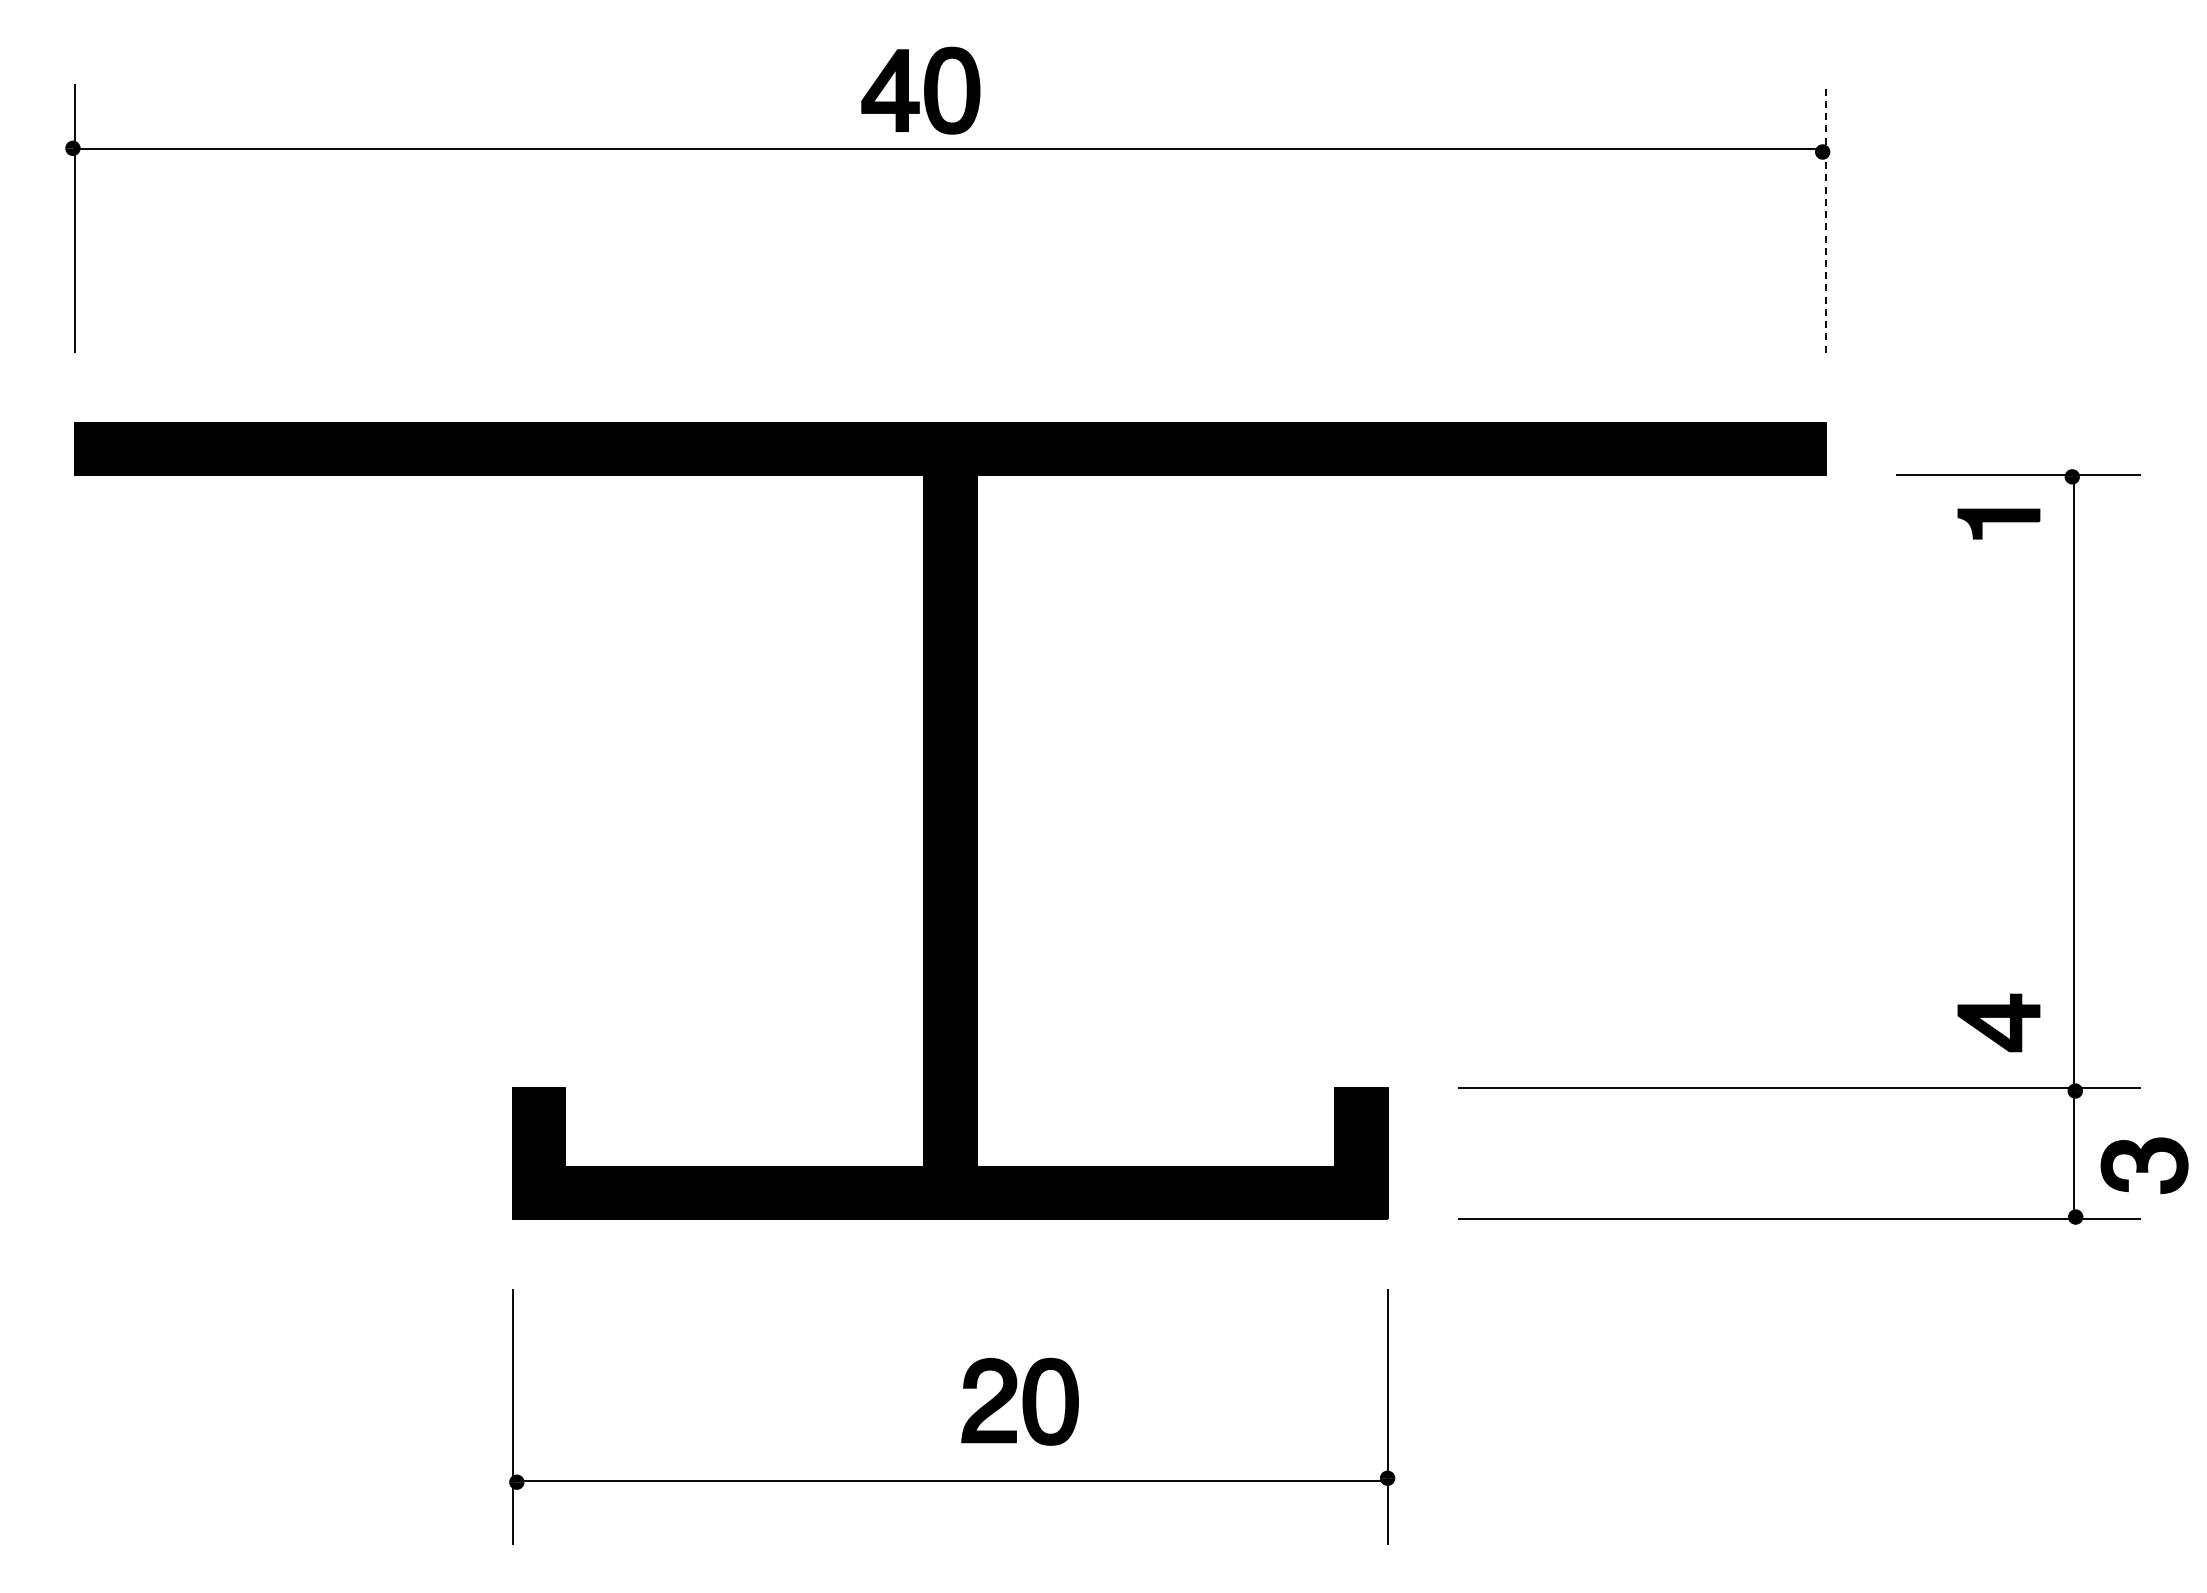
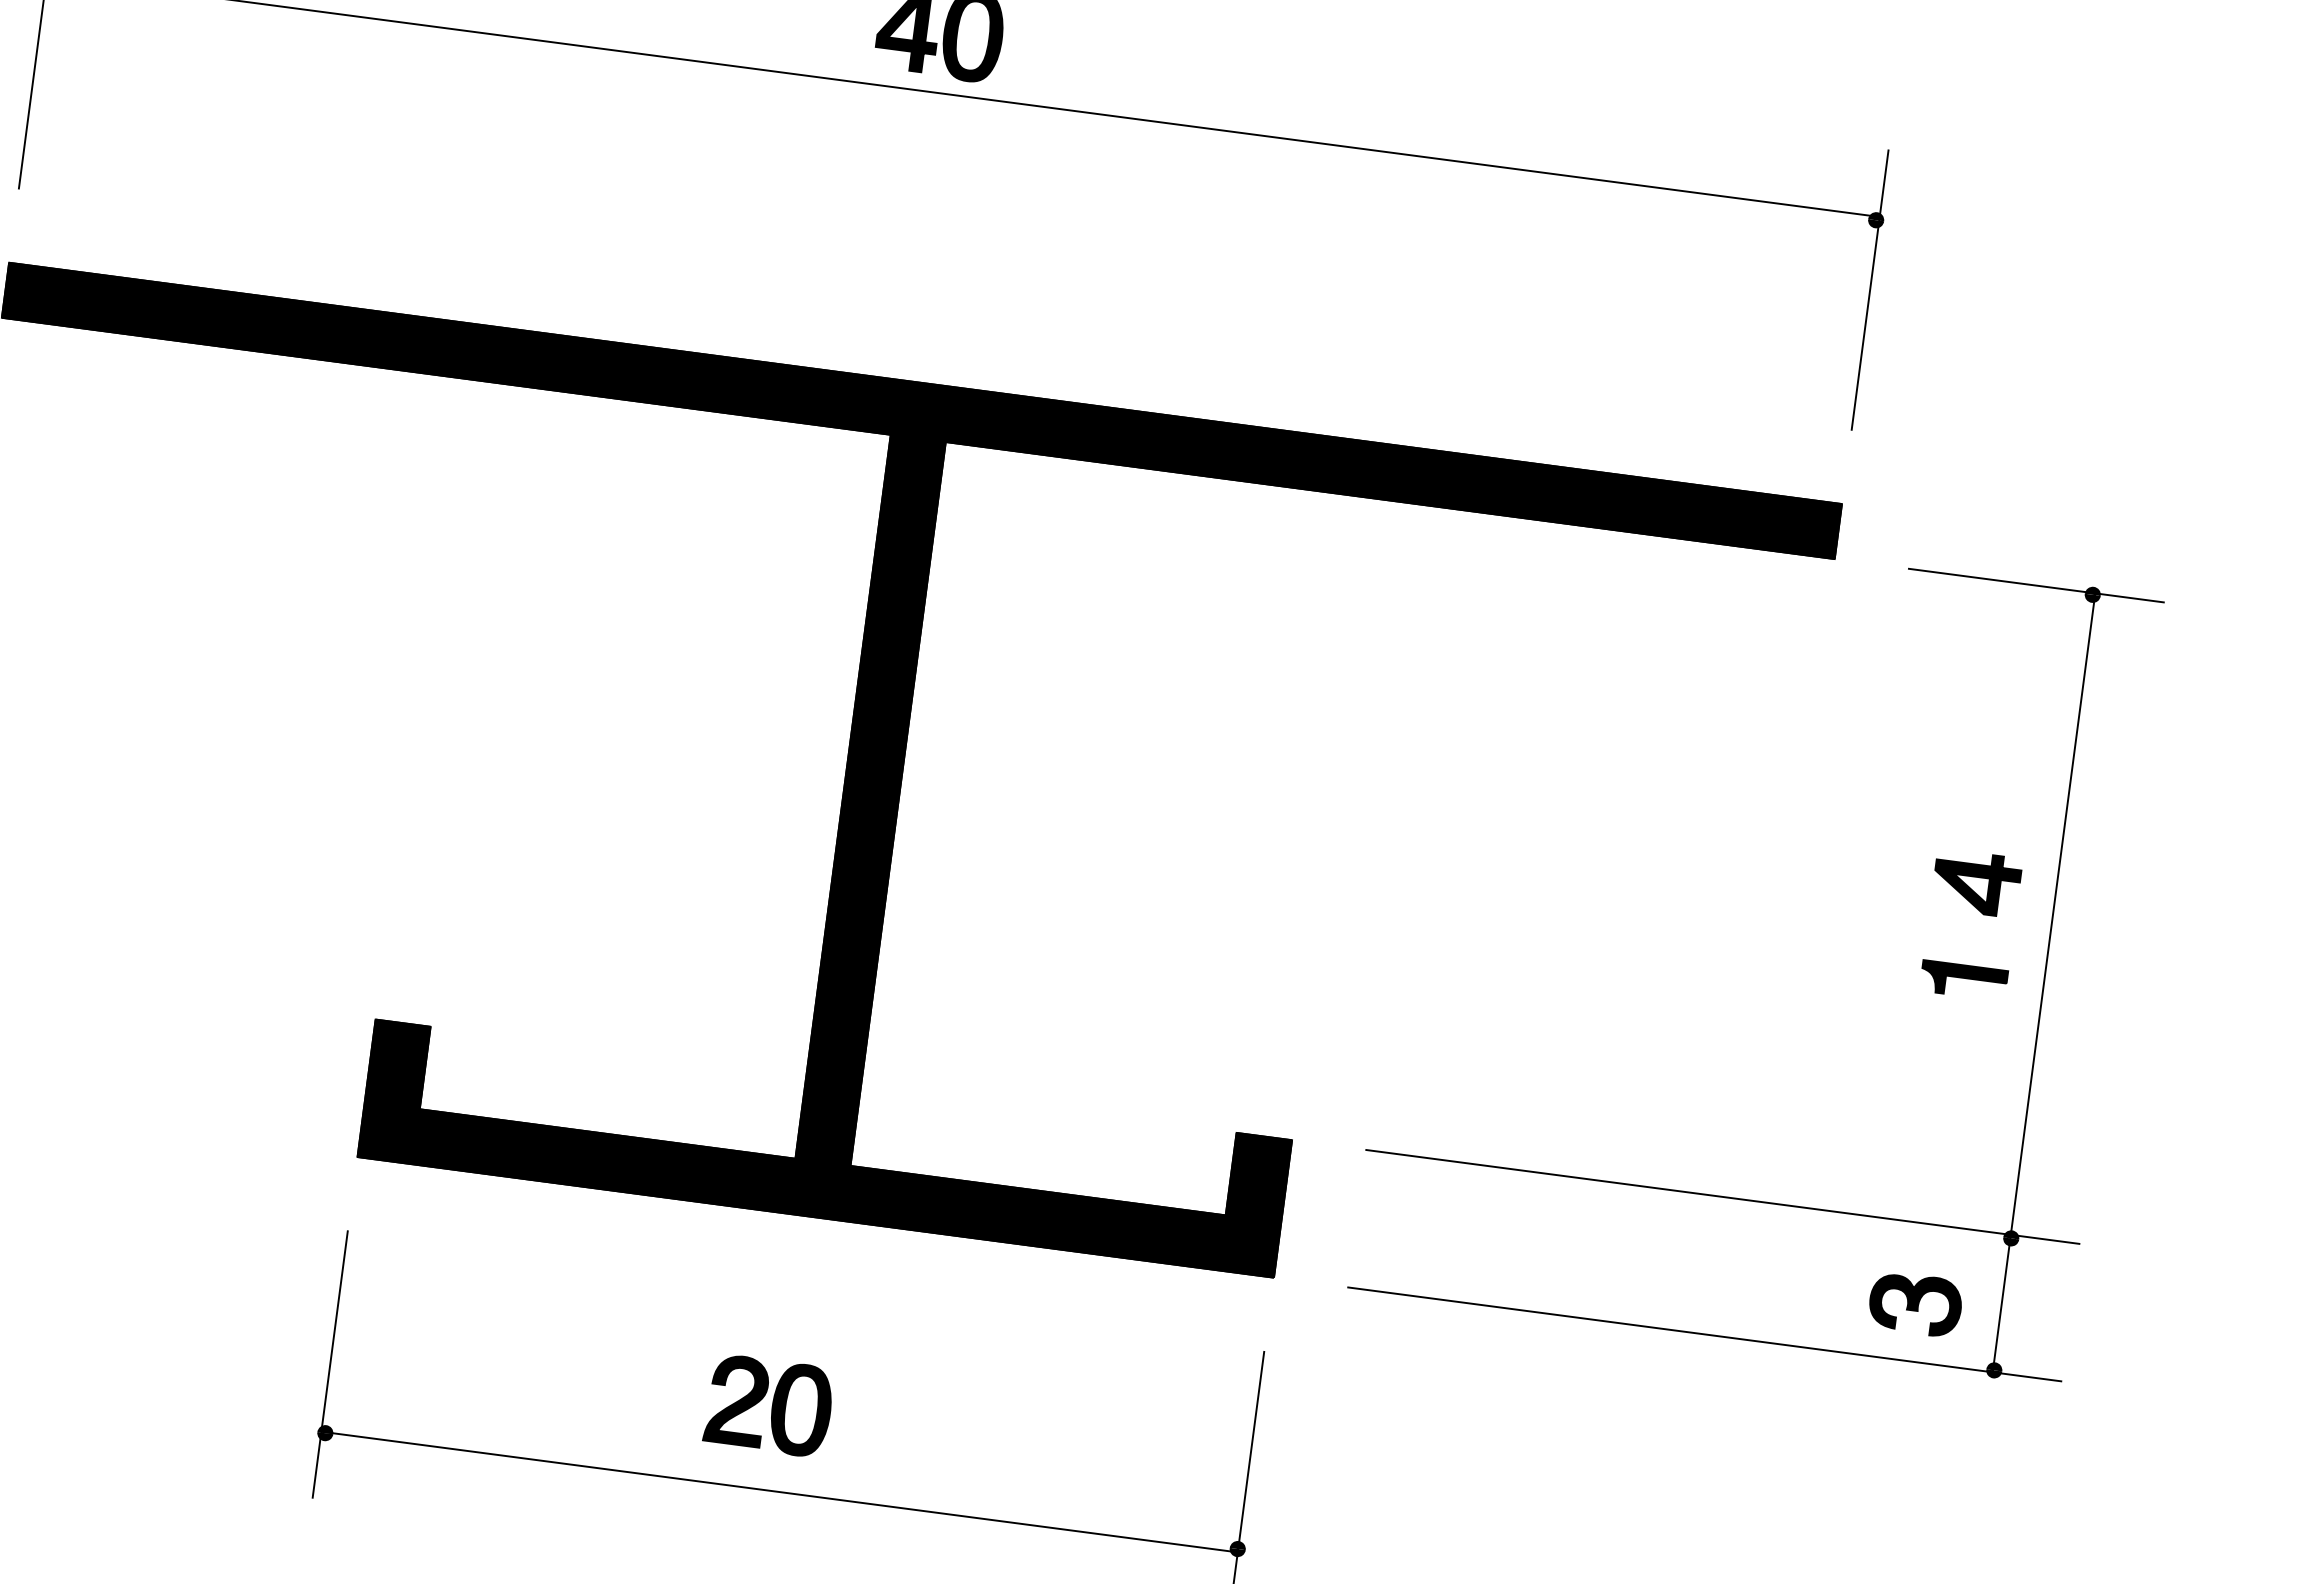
line: (1825, 217) -> (1870, 289), dashed -> solid
part: (1998, 523) -> (1963, 980), moved
part: (1998, 1022) -> (1976, 882), moved
part: (2144, 1165) -> (1915, 1304), moved
part: (1019, 1401) -> (768, 1405), moved

